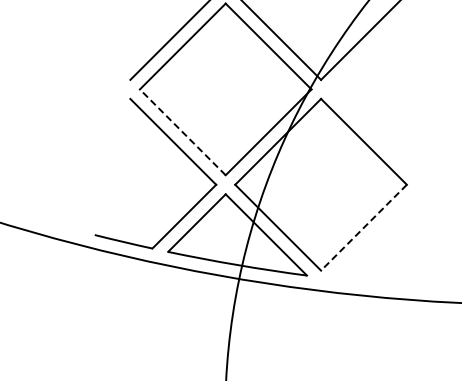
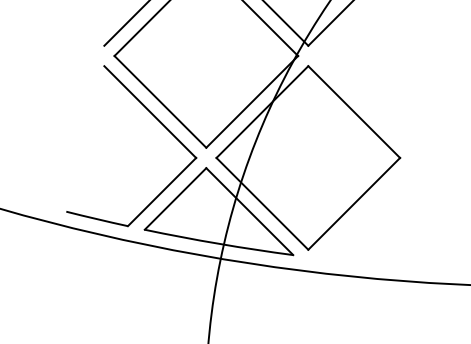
line: (182, 132) -> (160, 102), dashed -> solid
line: (363, 227) -> (353, 203), dashed -> solid

